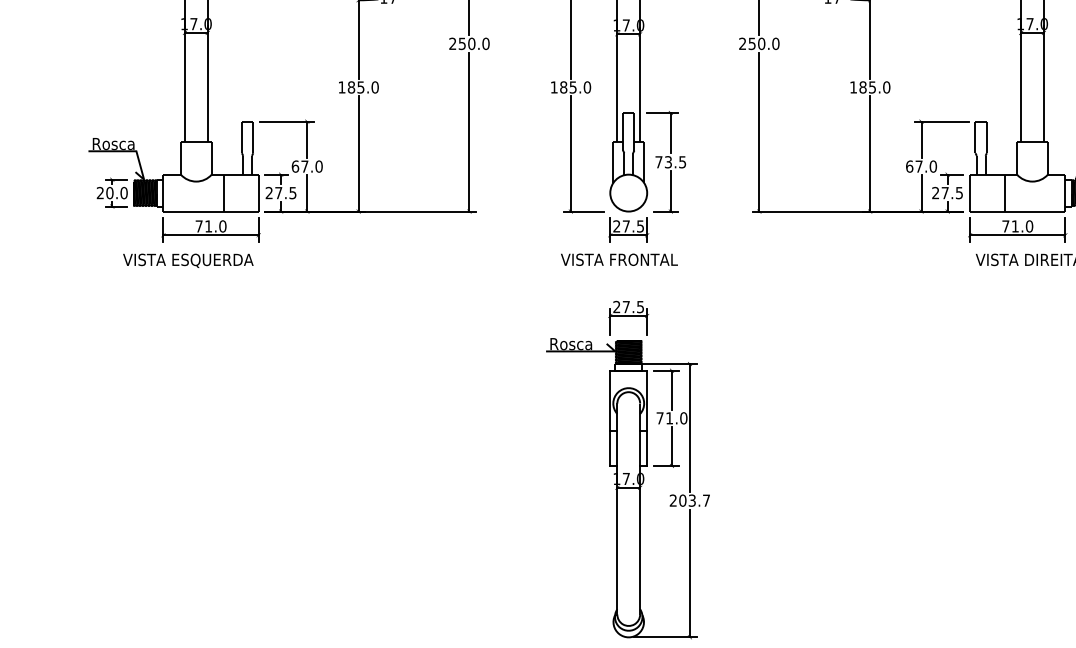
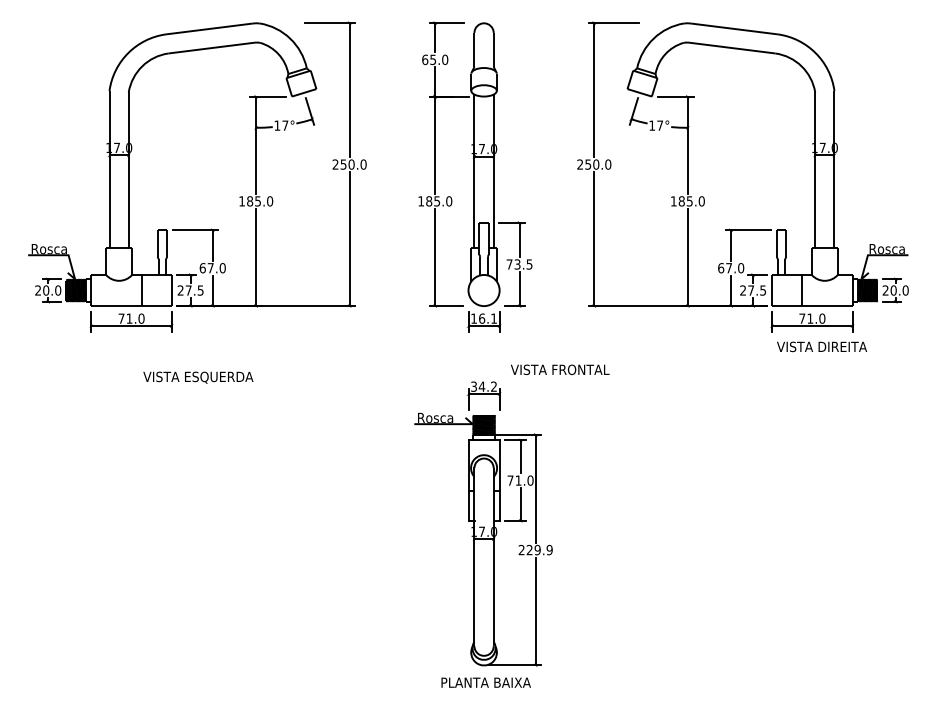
text: (628, 226) -> (483, 318), 27.5 -> 16.1
text: (619, 259) -> (560, 369), moved
text: (188, 260) -> (198, 377), moved
text: (628, 306) -> (483, 386), 27.5 -> 34.2
text: (694, 499) -> (539, 549), 203.7 -> 229.9

